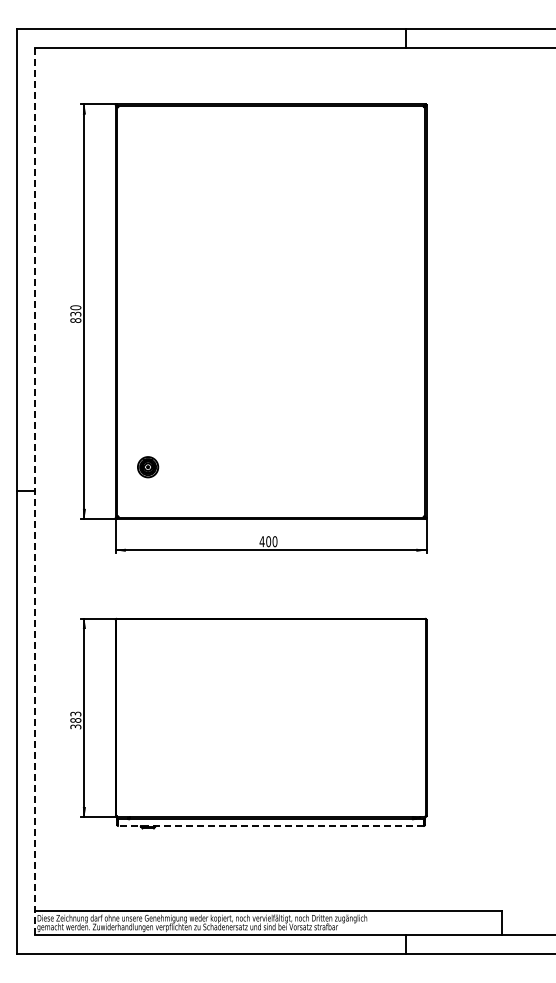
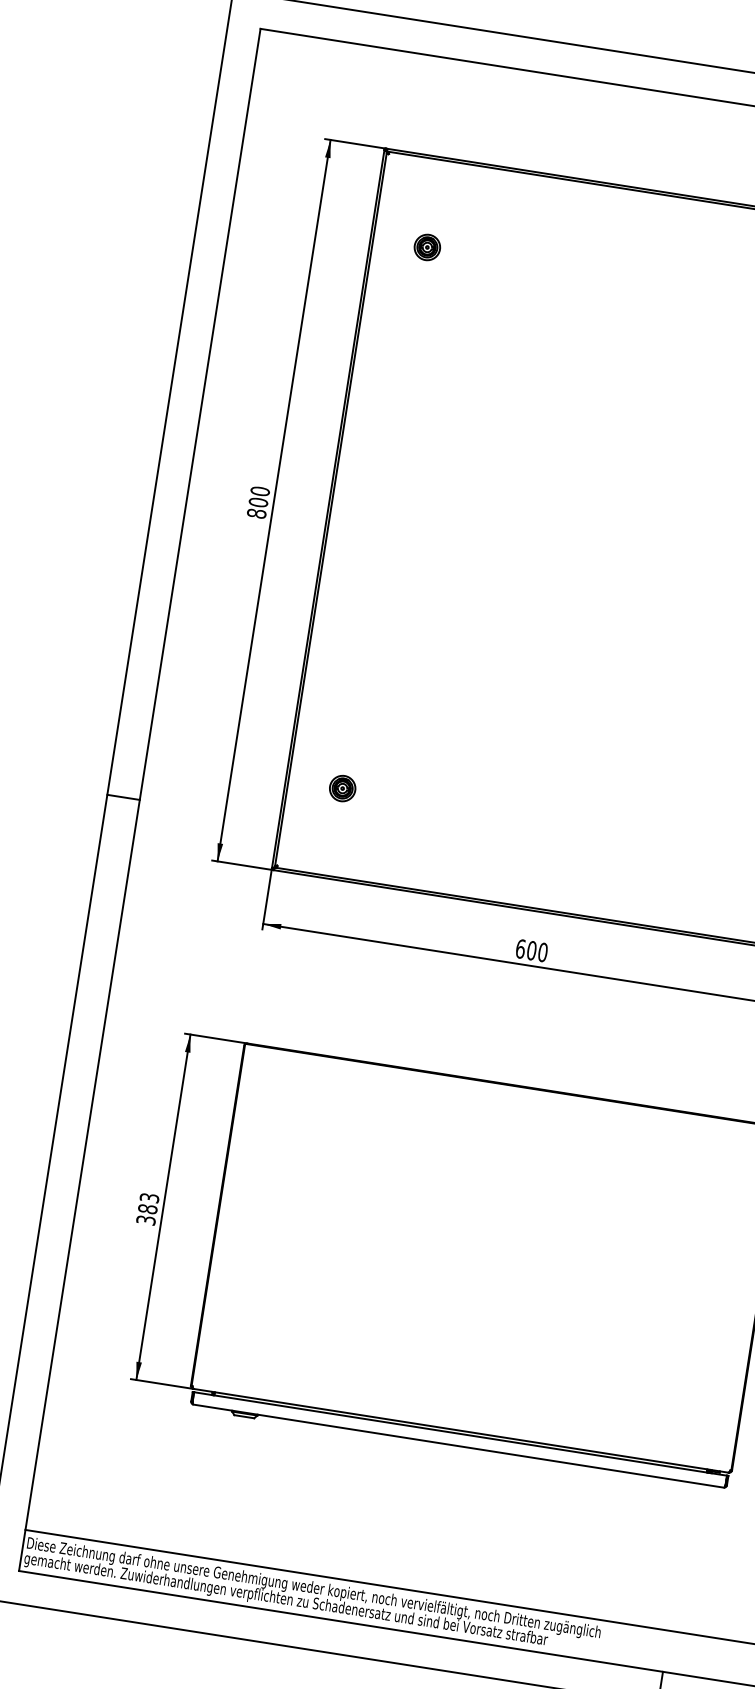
part: (148, 156) -> (427, 248), added
text: (75, 313) -> (258, 501), 830 -> 800
part: (148, 467) -> (343, 789), size x0.71
line: (35, 491) -> (140, 799), dashed -> solid
text: (261, 541) -> (519, 948), 400 -> 600
line: (270, 826) -> (457, 1446), dashed -> solid

